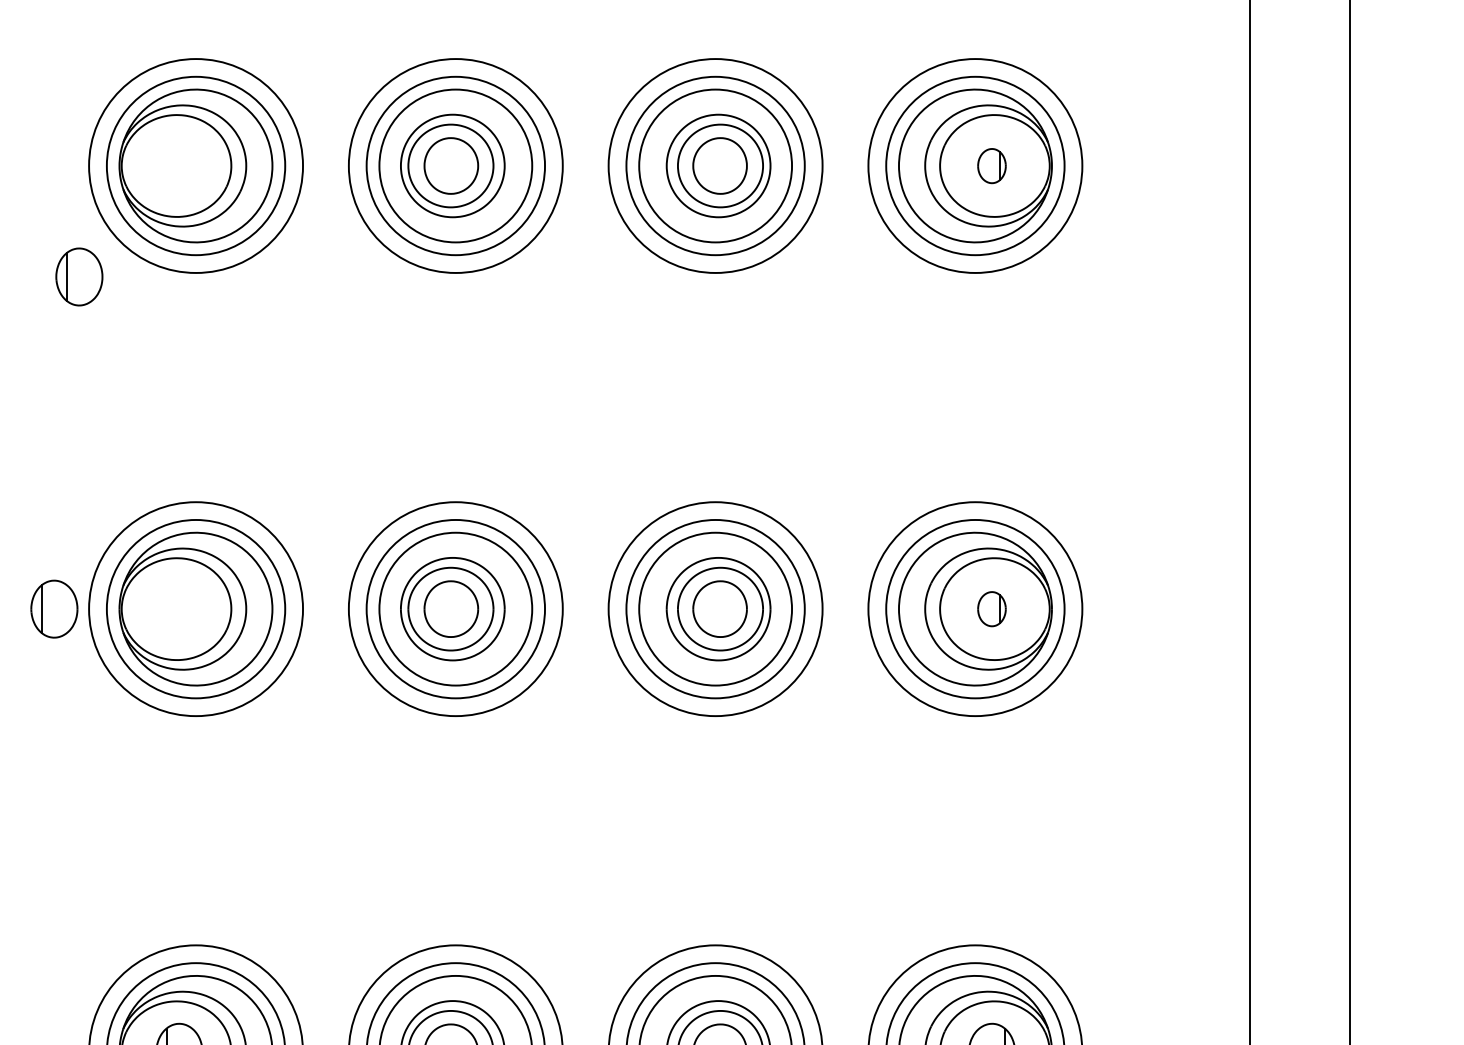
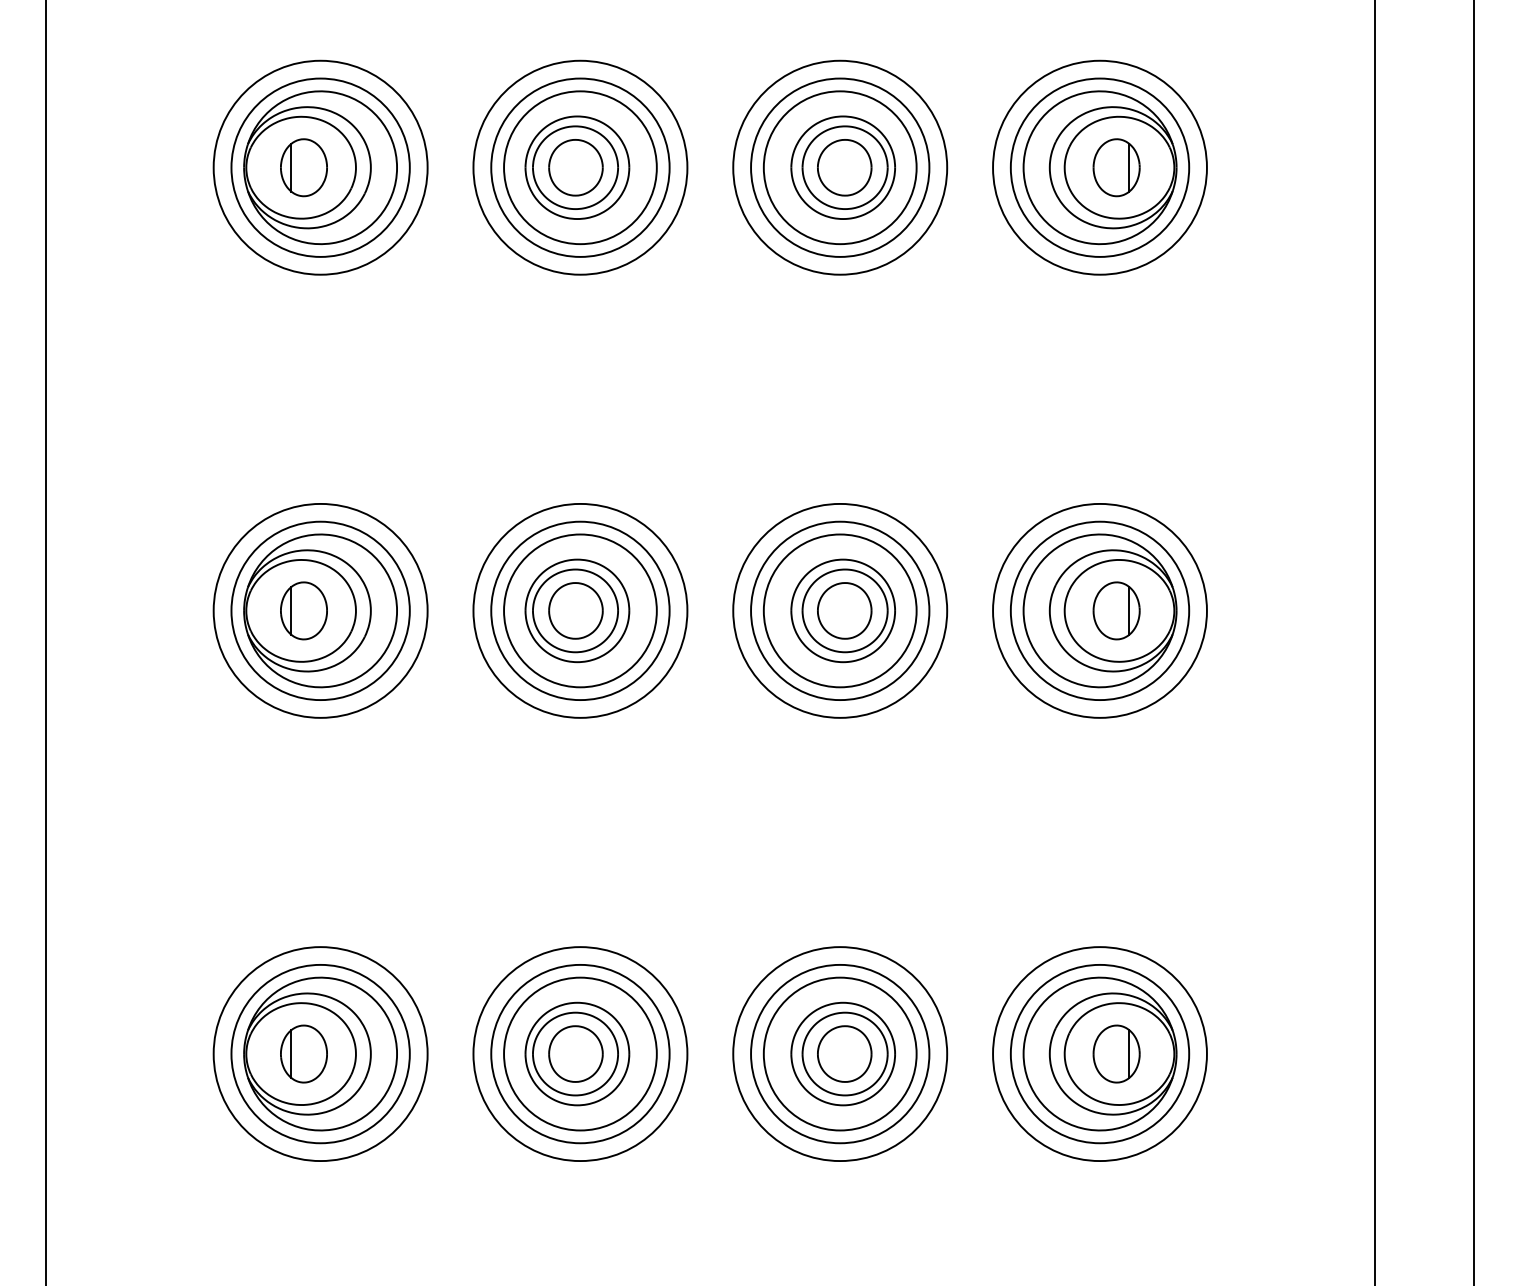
part: (991, 165) -> (1116, 167), size x1.67
part: (78, 276) -> (303, 167), moved
part: (53, 608) -> (303, 610), moved
part: (991, 608) -> (1116, 610), size x1.67

